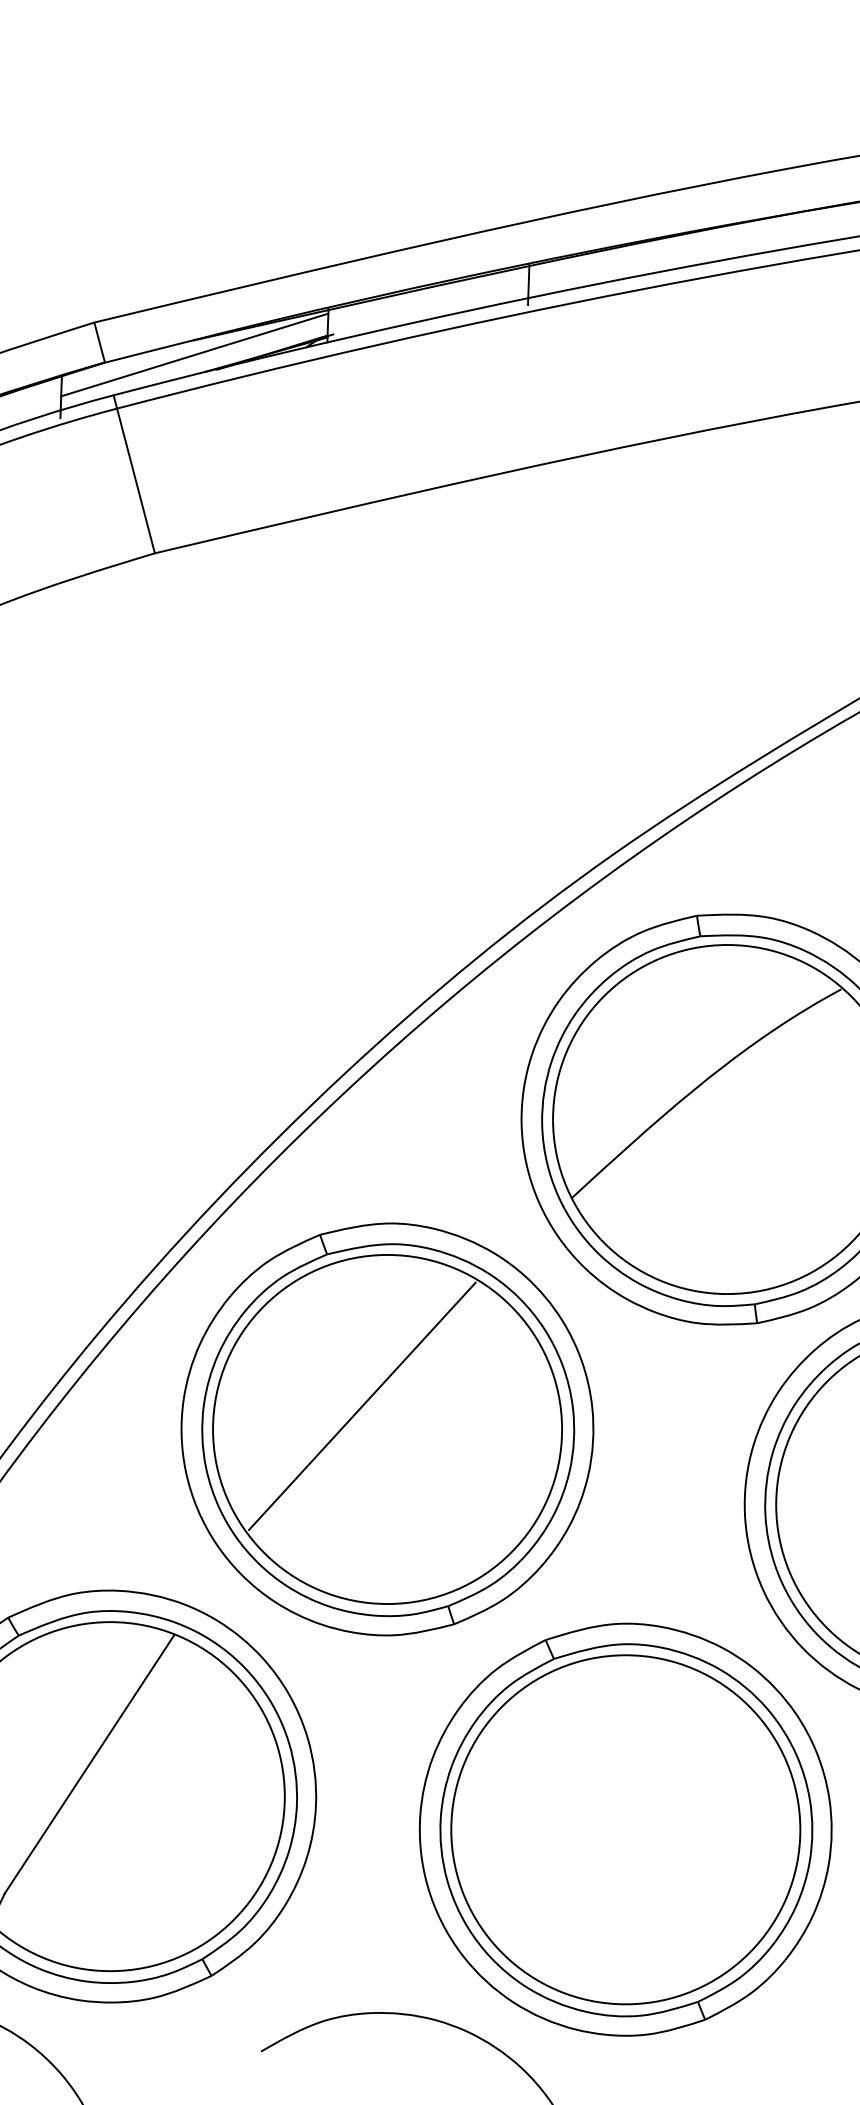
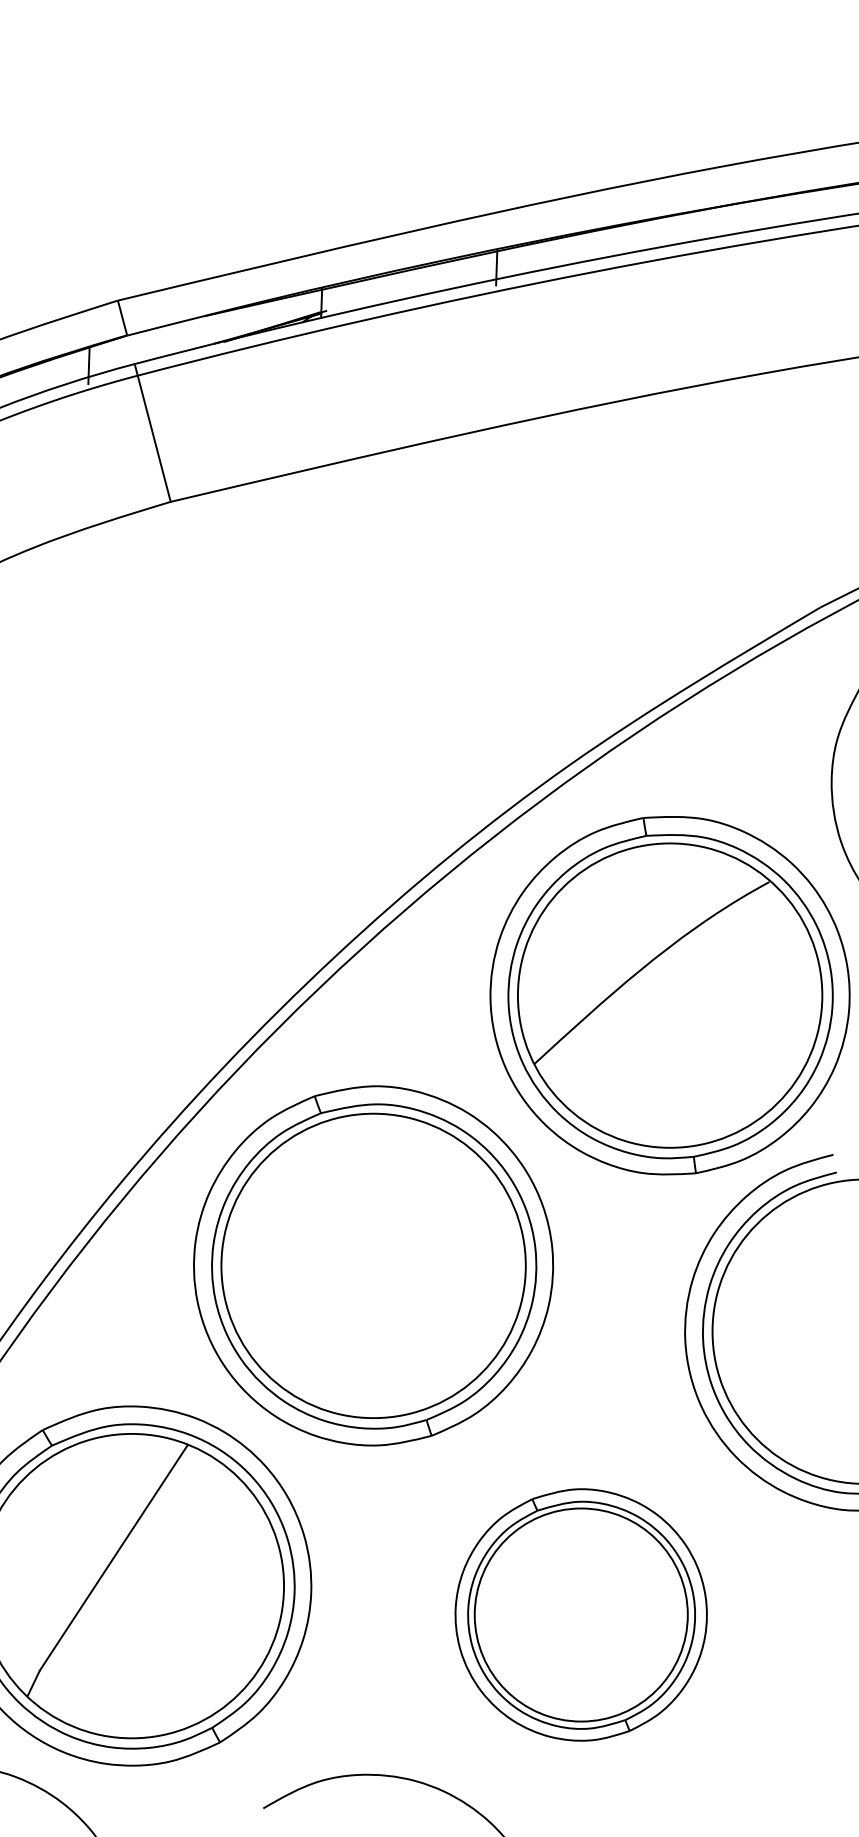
line: (194, 354) -> (205, 328), removed
line: (362, 1406) -> (351, 1245), removed
part: (624, 1829) -> (580, 1614), size x0.7

